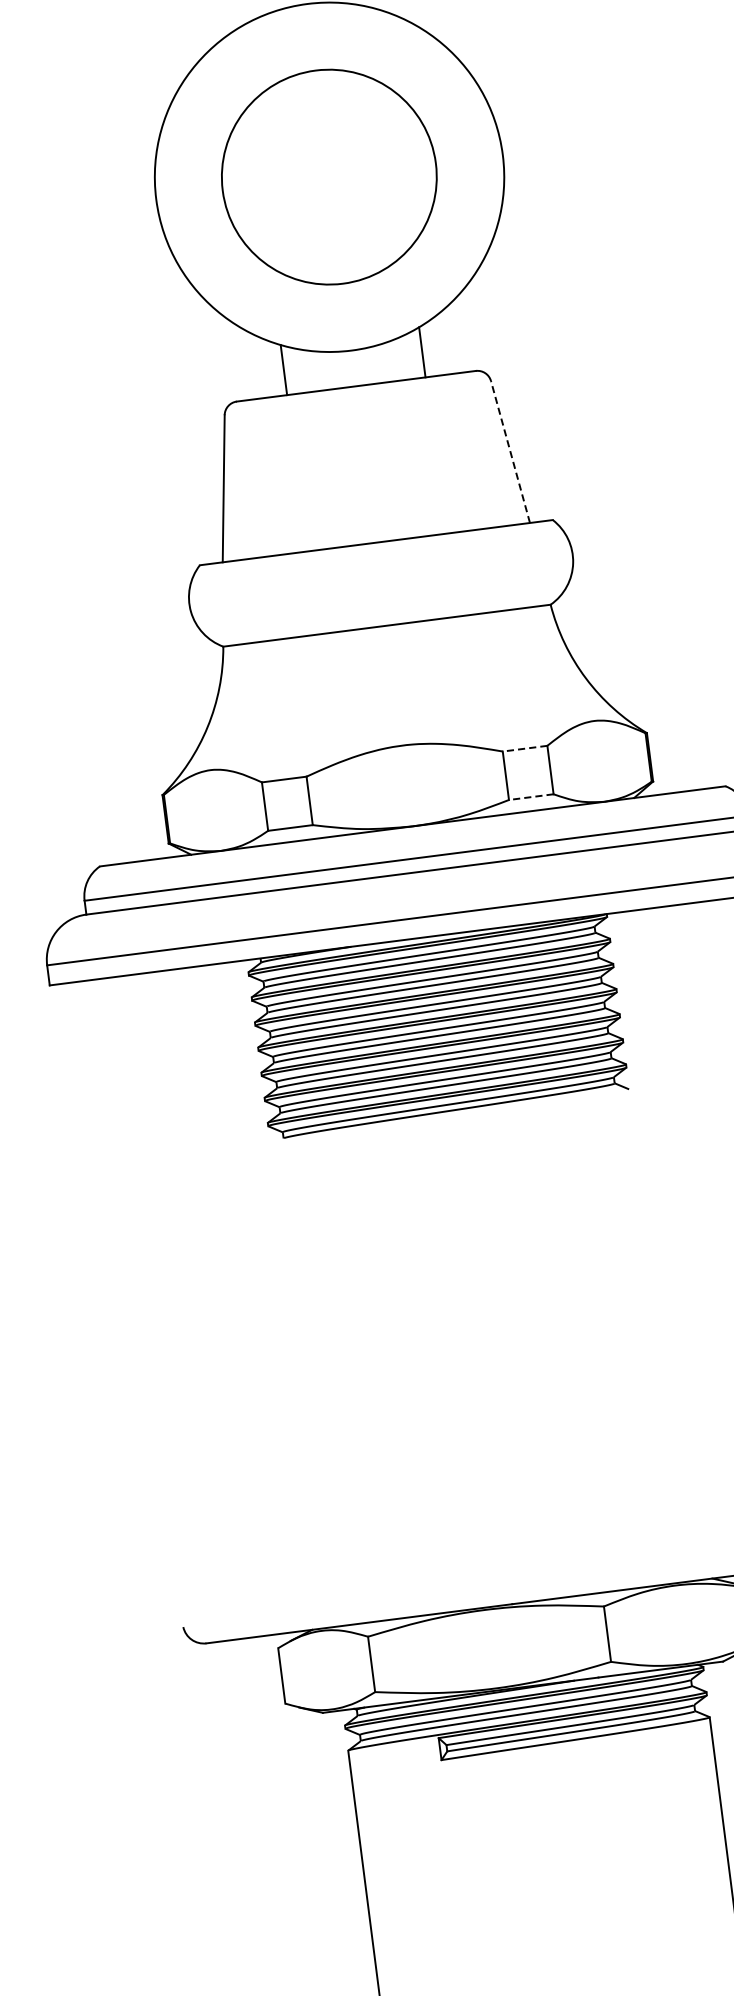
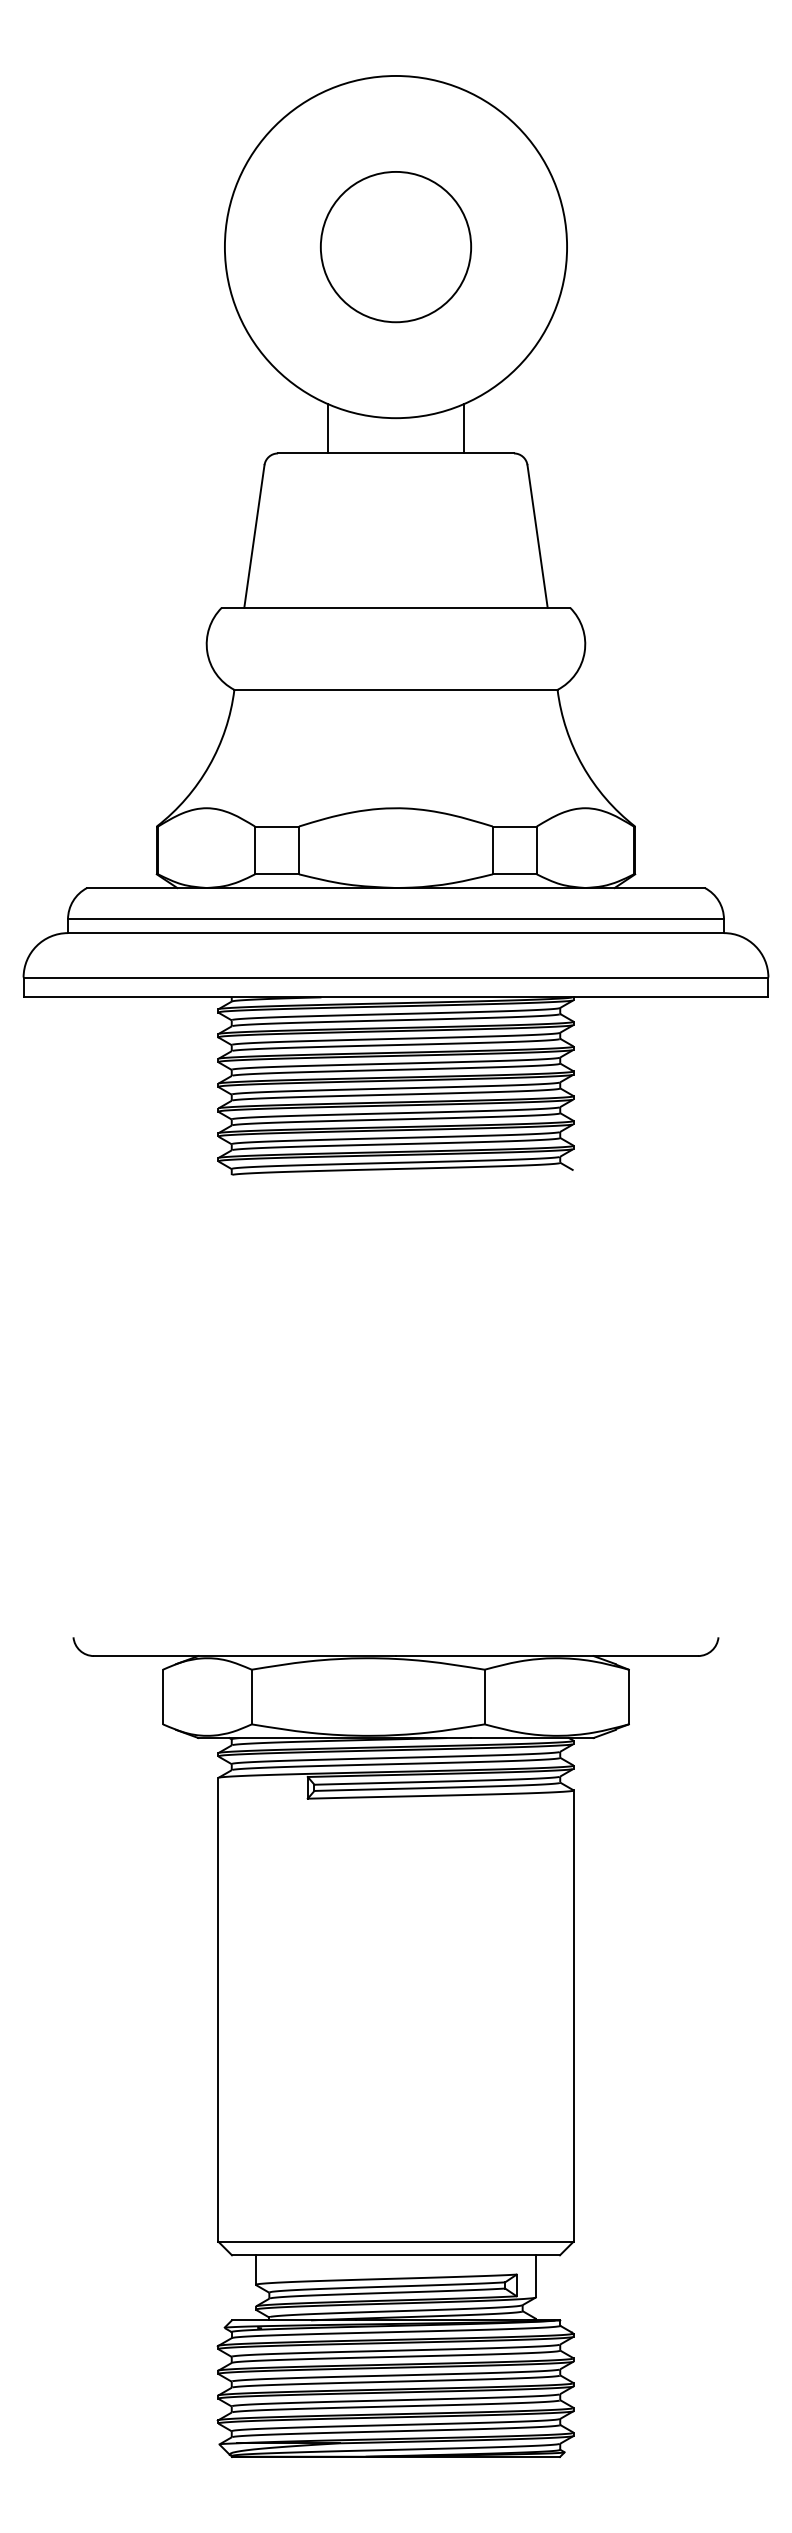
circle: (330, 177) -> (396, 247), size x0.71
line: (510, 452) -> (537, 536), dashed -> solid
line: (524, 748) -> (514, 826), dashed -> solid
line: (530, 797) -> (514, 874), dashed -> solid

